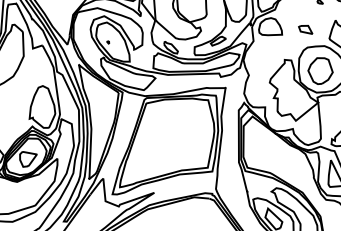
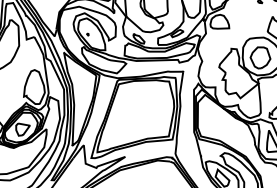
part: (305, 30) -> (248, 24), removed

